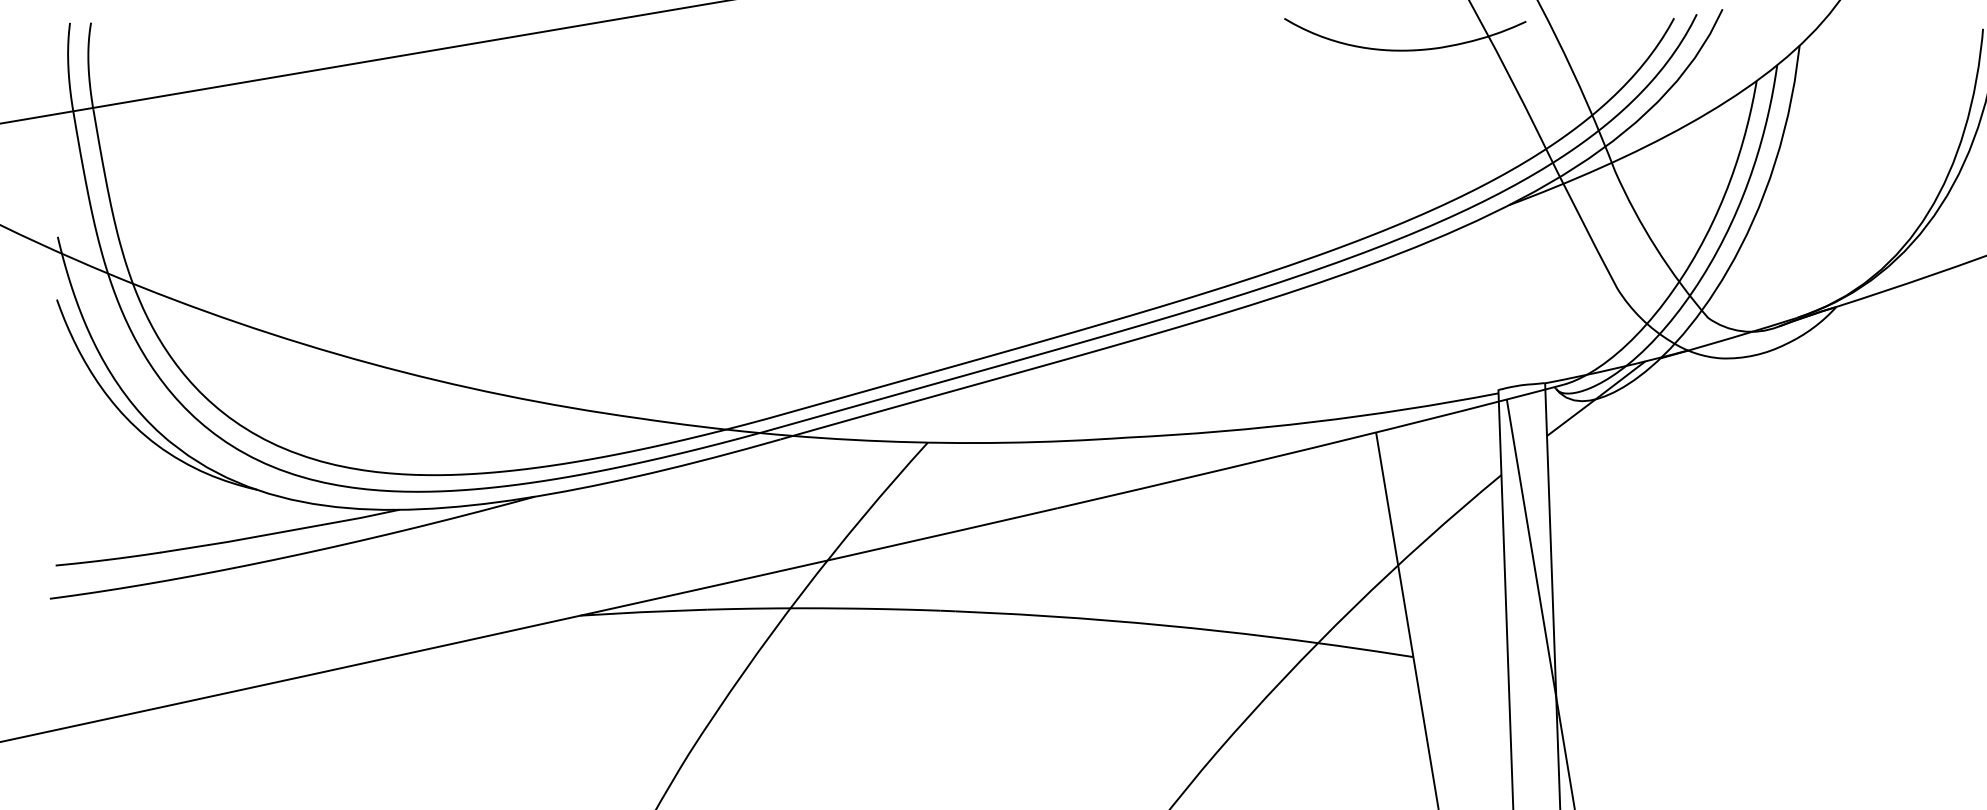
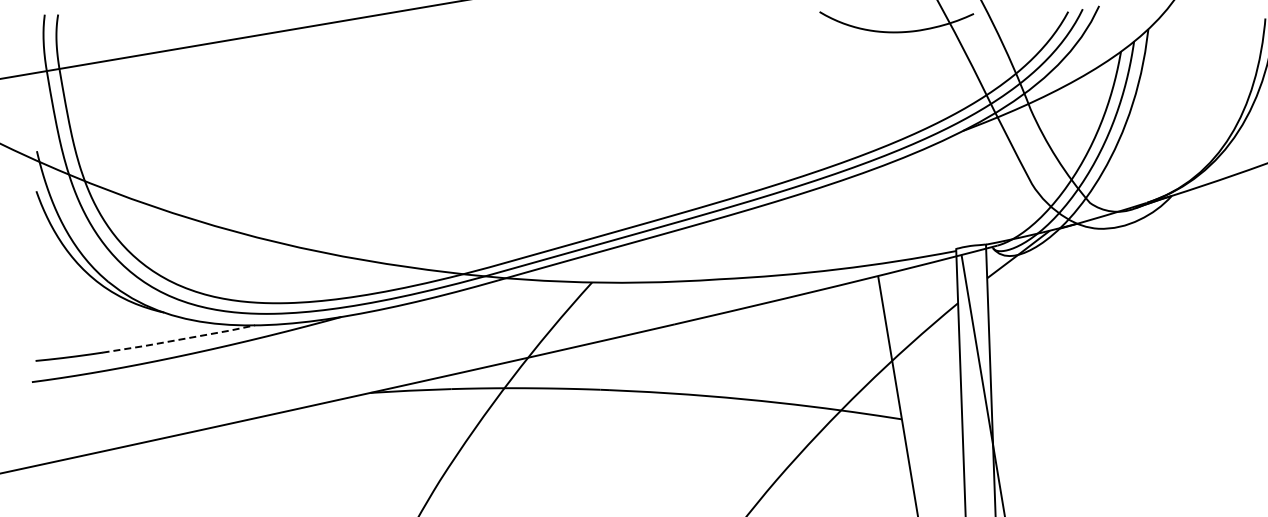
line: (279, 531) -> (178, 339), solid -> dashed

